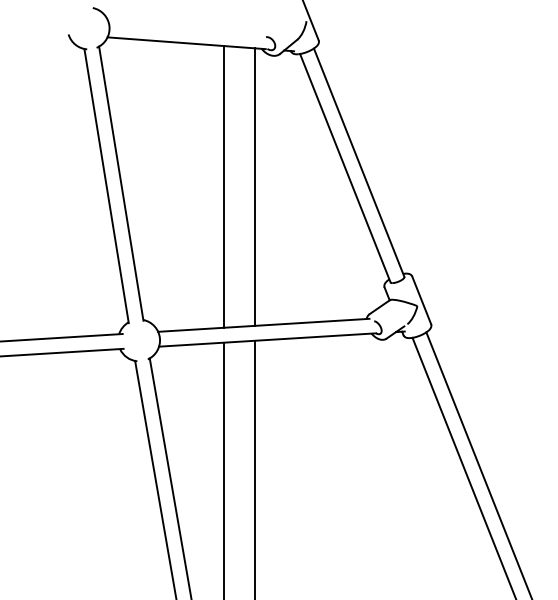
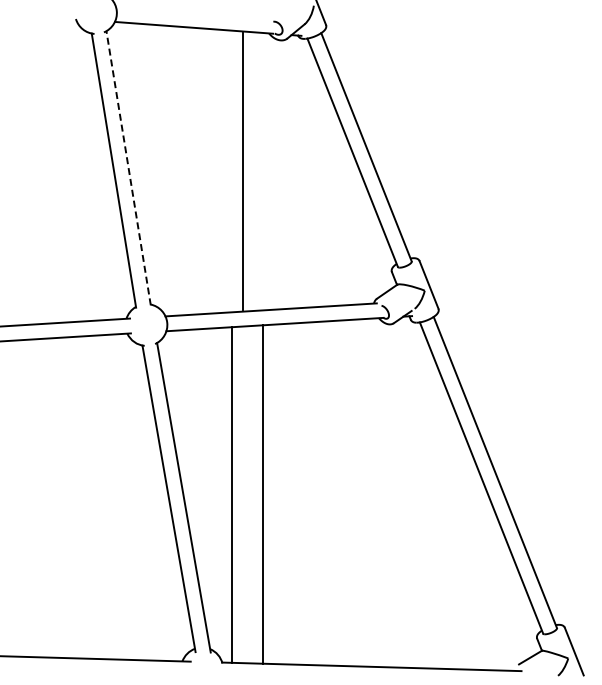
line: (121, 183) -> (128, 168), solid -> dashed
line: (224, 186) -> (231, 171), removed
line: (255, 186) -> (242, 171), moved

